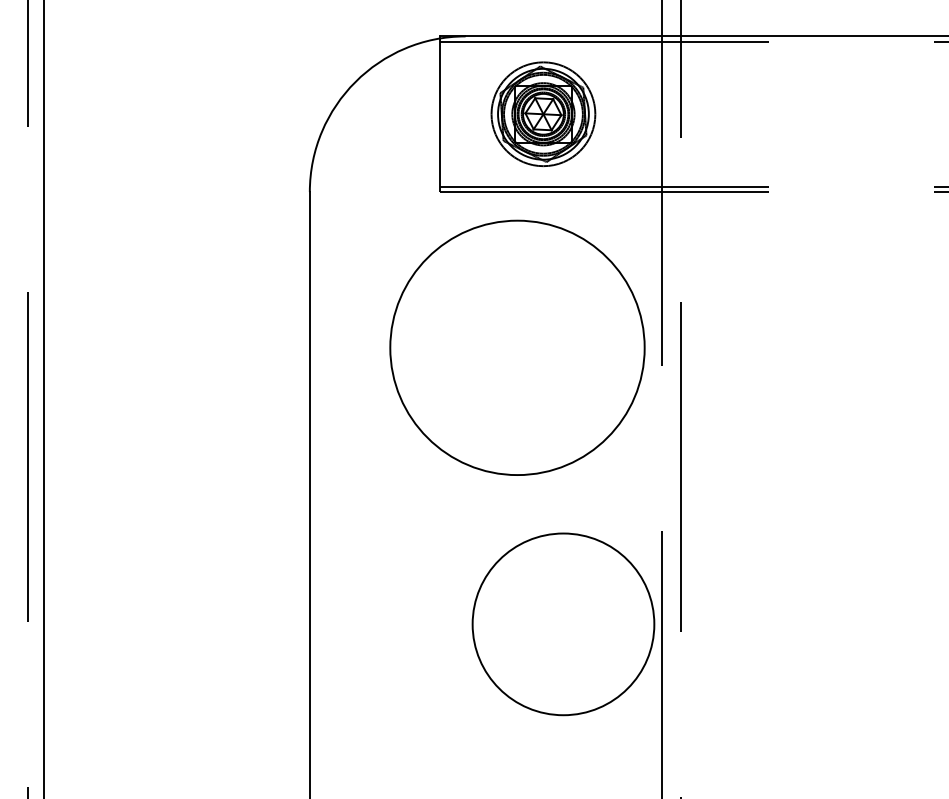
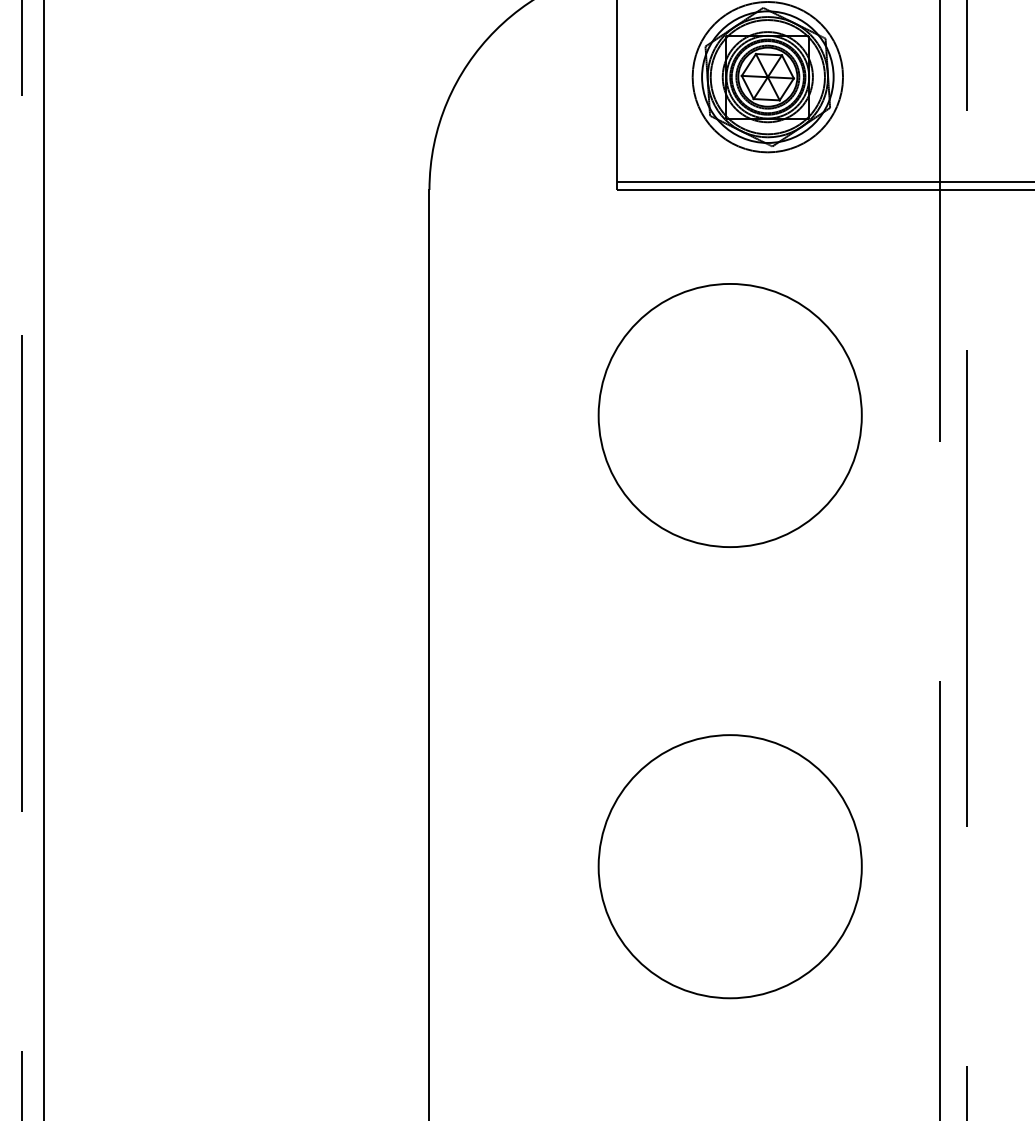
circle: (517, 347) -> (730, 414), size x0.71
circle: (563, 624) -> (730, 866), moved

